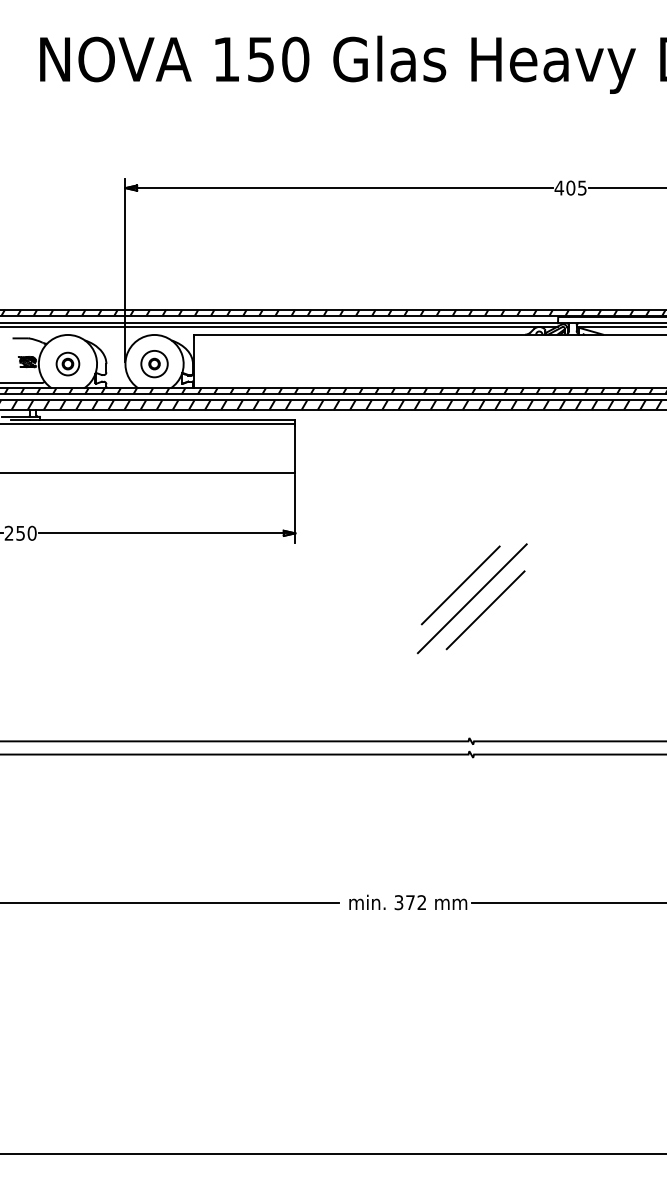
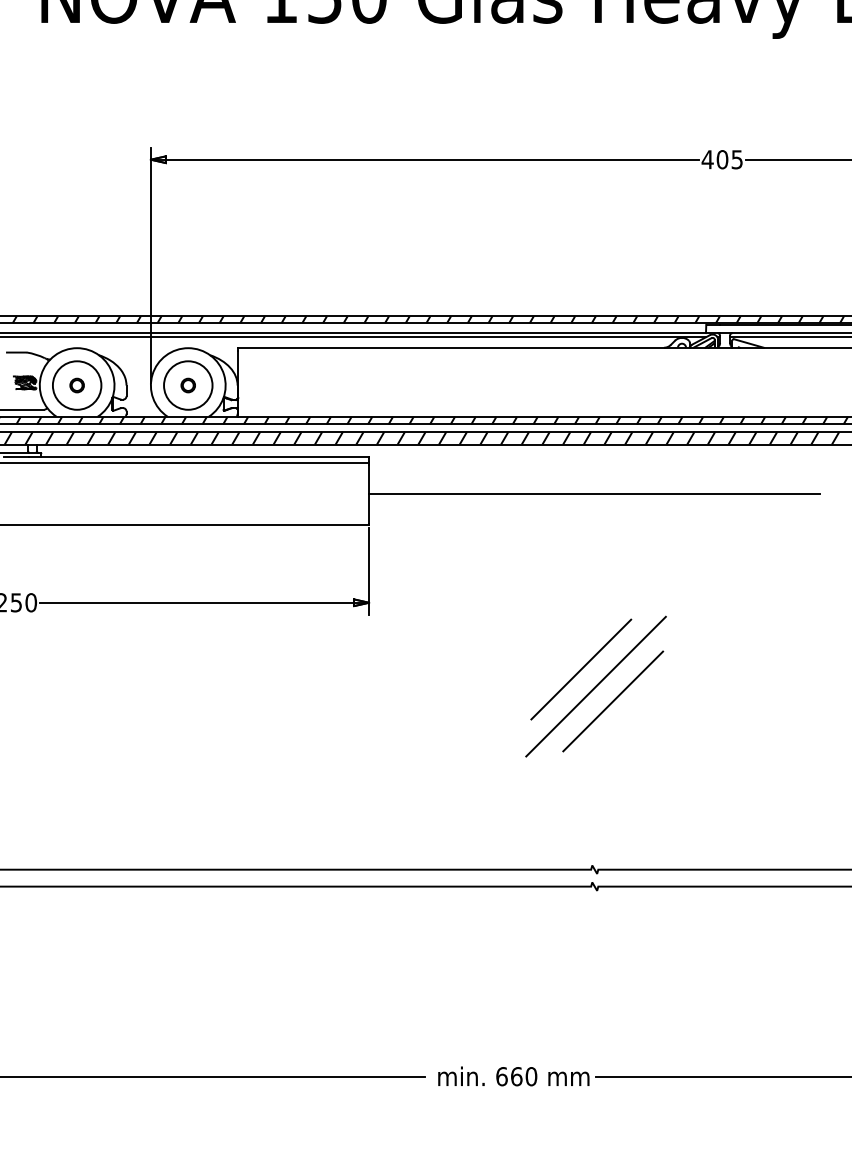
circle: (67, 364) -> (76, 386), size x1.67
circle: (154, 364) -> (188, 386), size x1.43
line: (471, 448) -> (595, 493), added
text: (410, 902) -> (516, 1076), 372 -> 660

